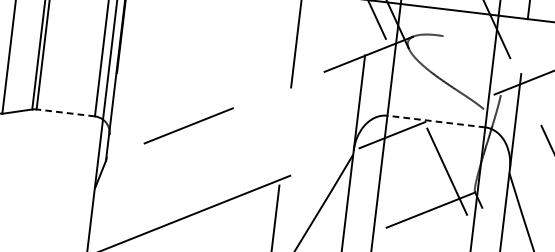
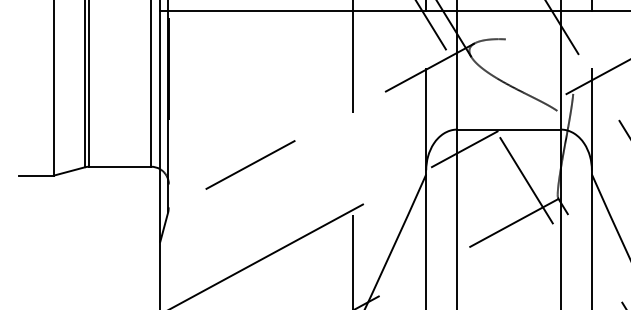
line: (66, 112) -> (120, 166), dashed -> solid
line: (436, 121) -> (509, 129), dashed -> solid

